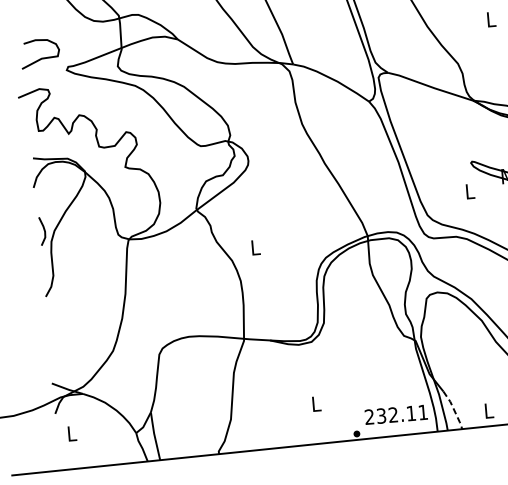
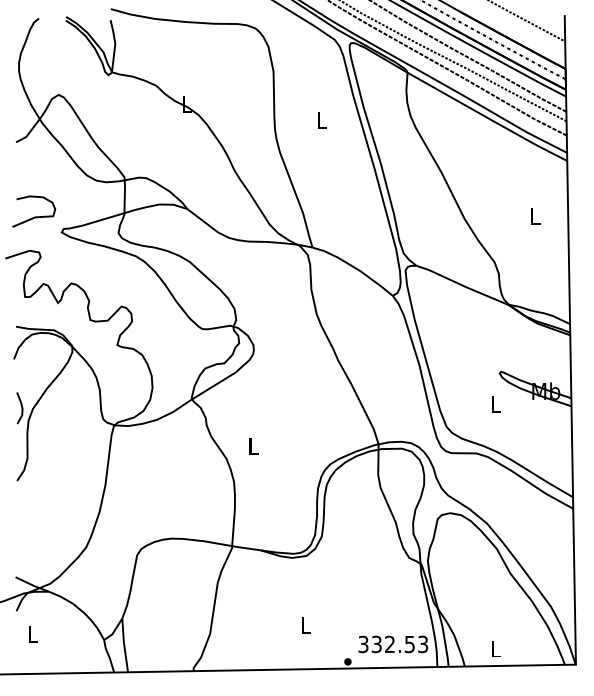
line: (454, 409) -> (457, 644), dashed -> solid
text: (396, 414) -> (393, 644), 232.11 -> 332.53

